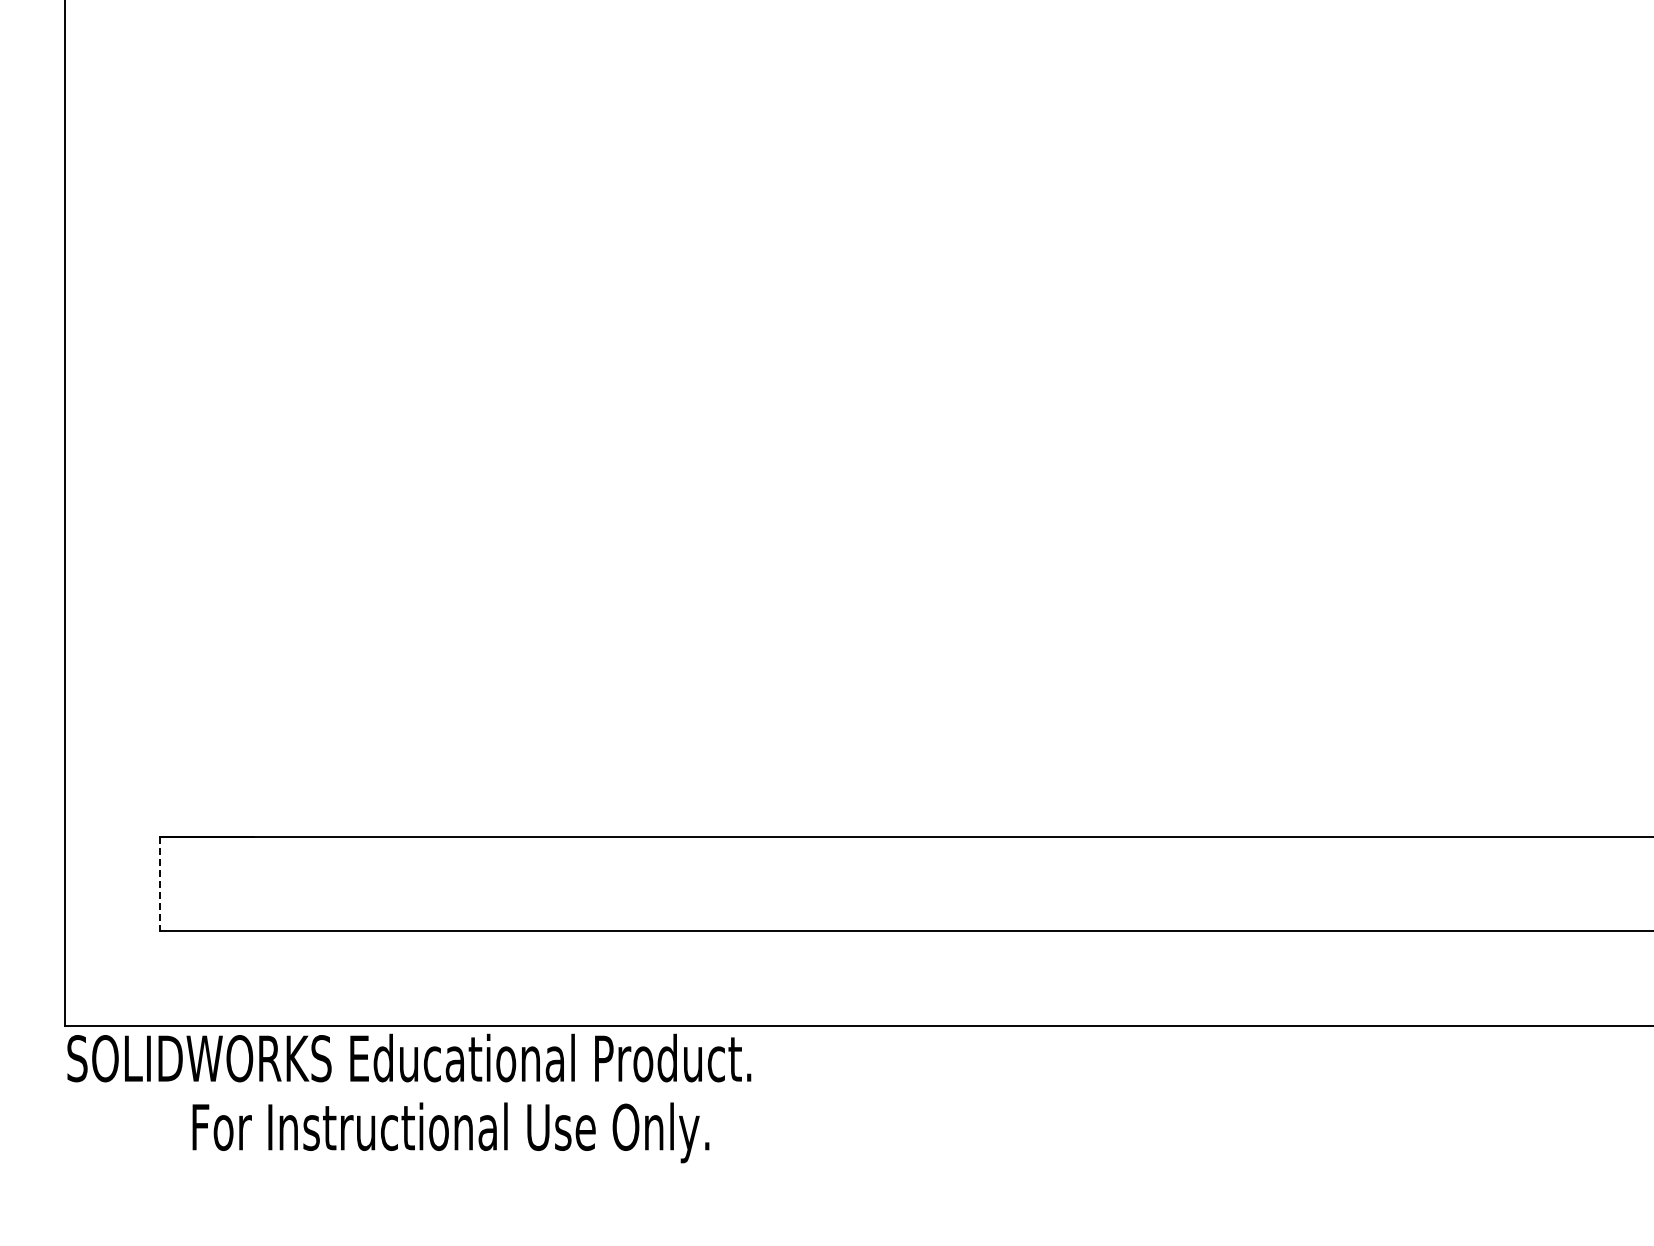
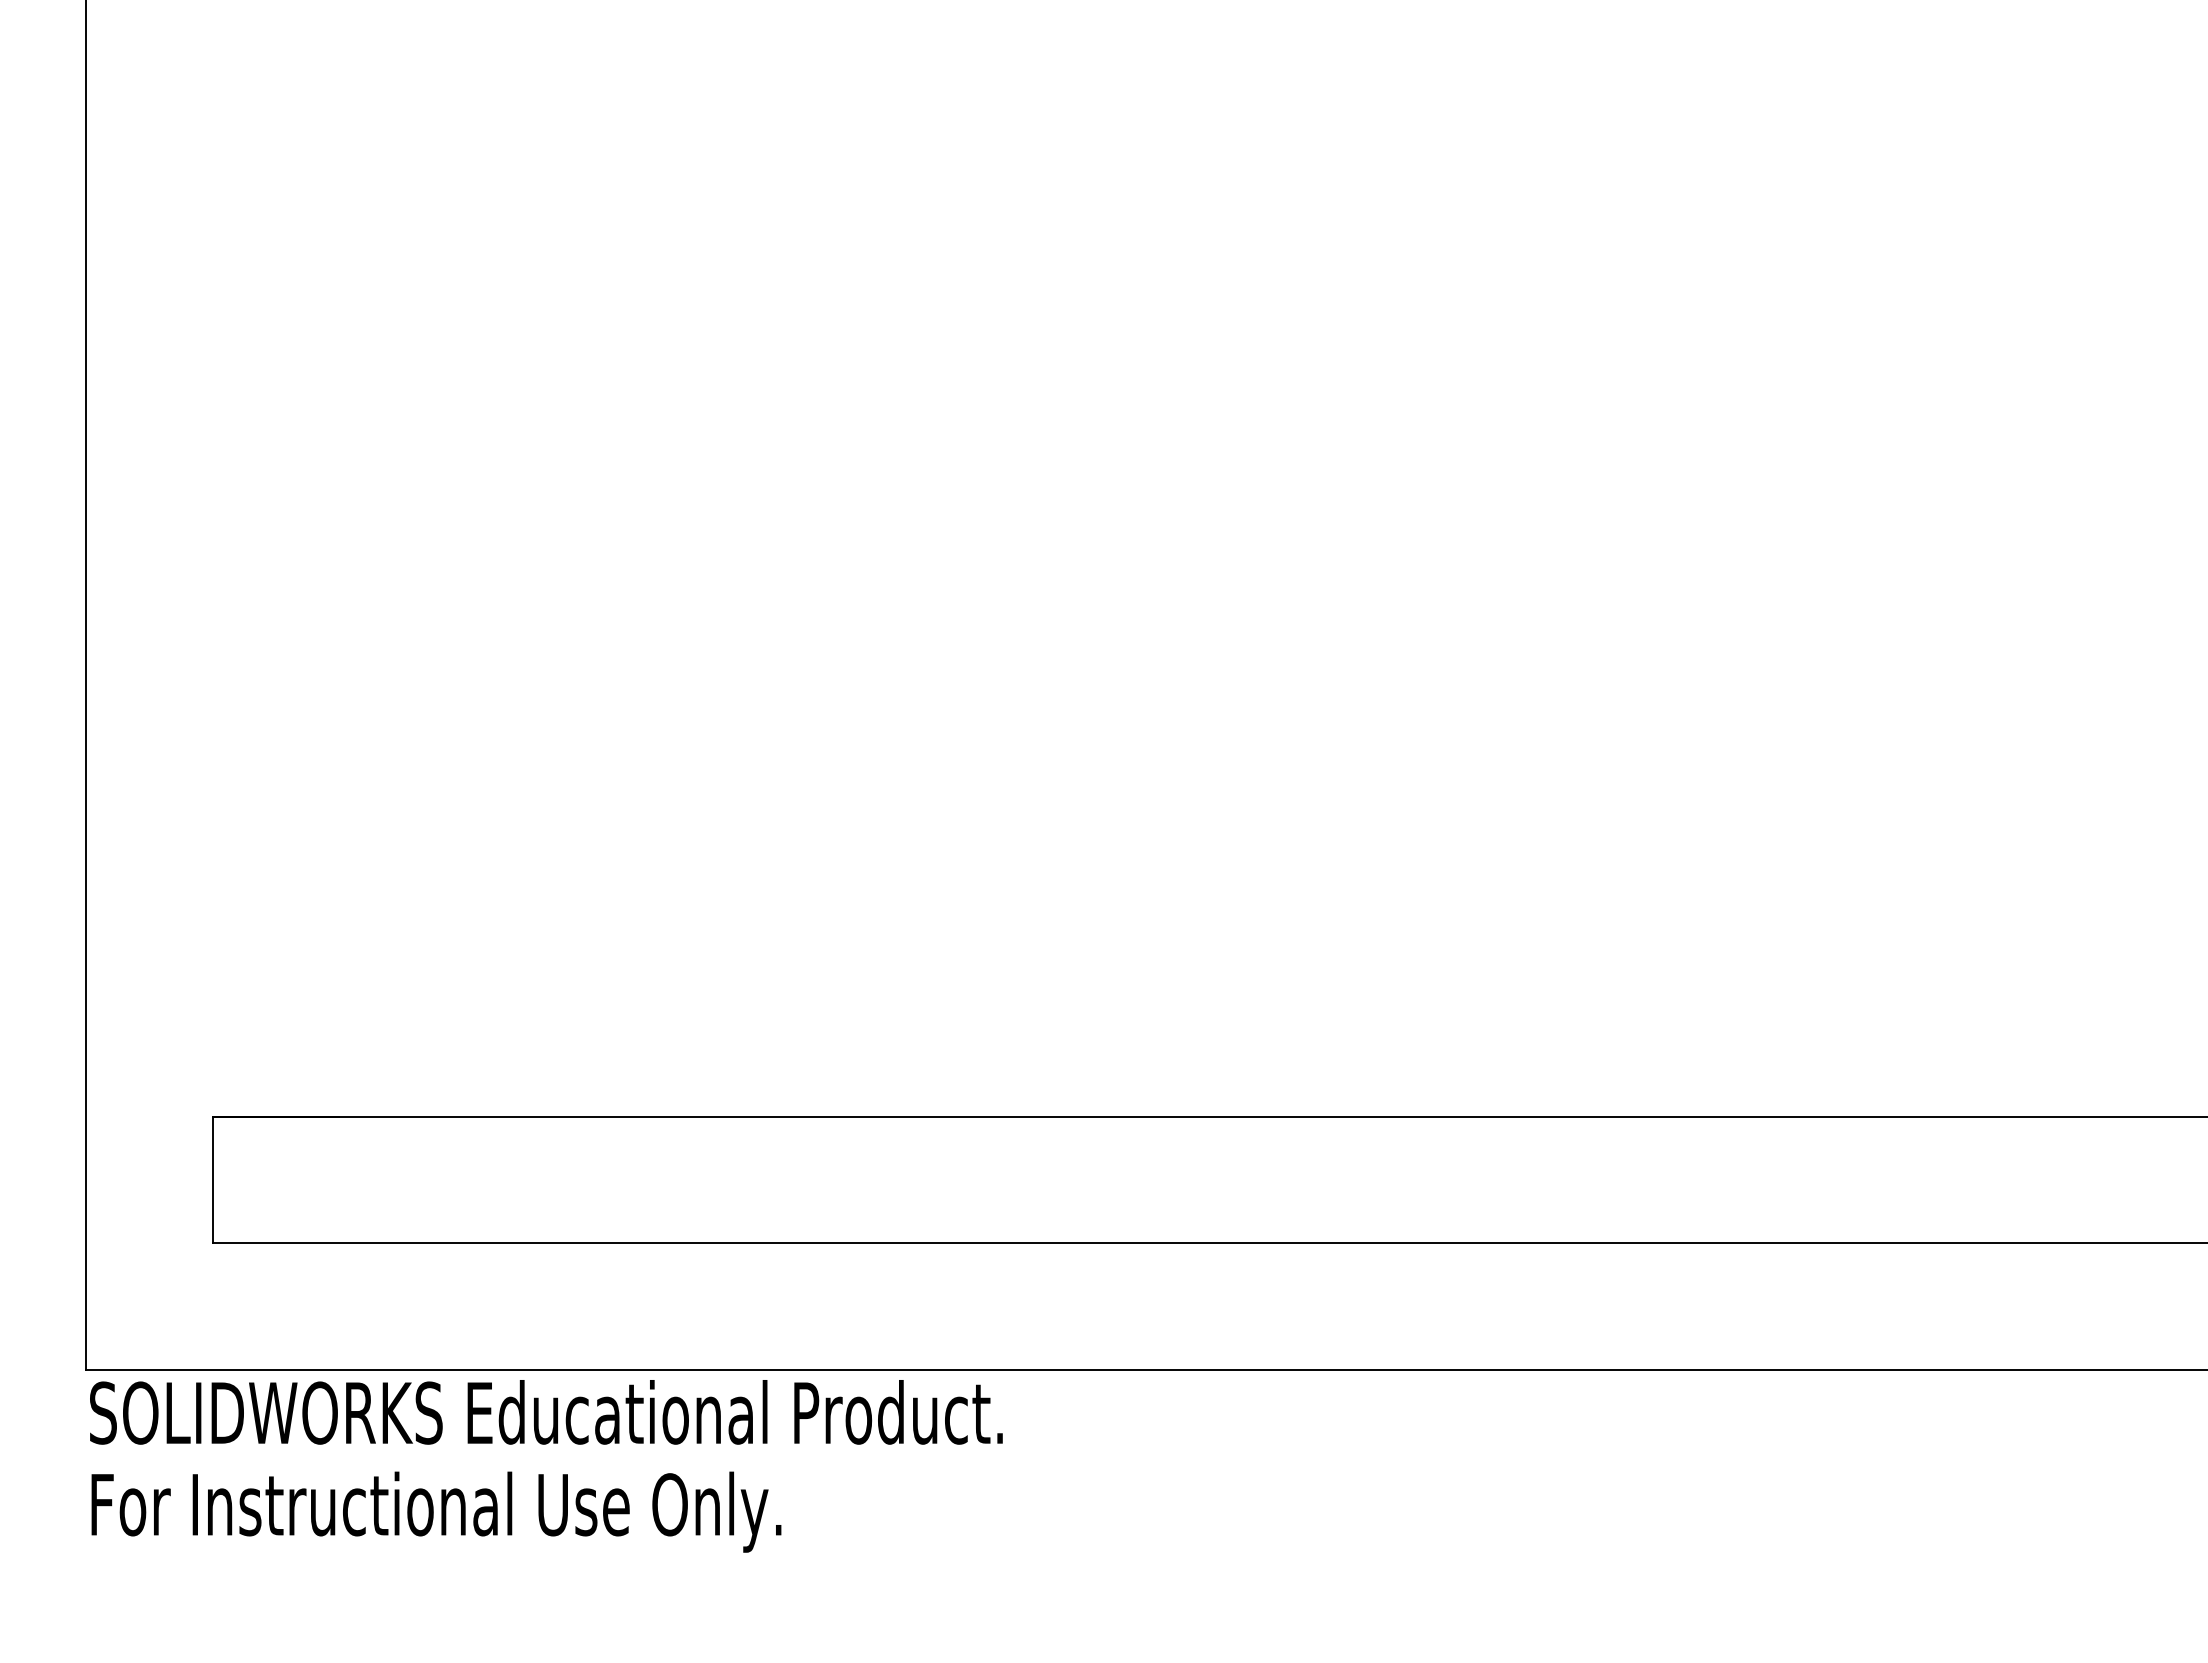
line: (159, 884) -> (212, 1180), dashed -> solid
text: (450, 1132) -> (435, 1511), moved

